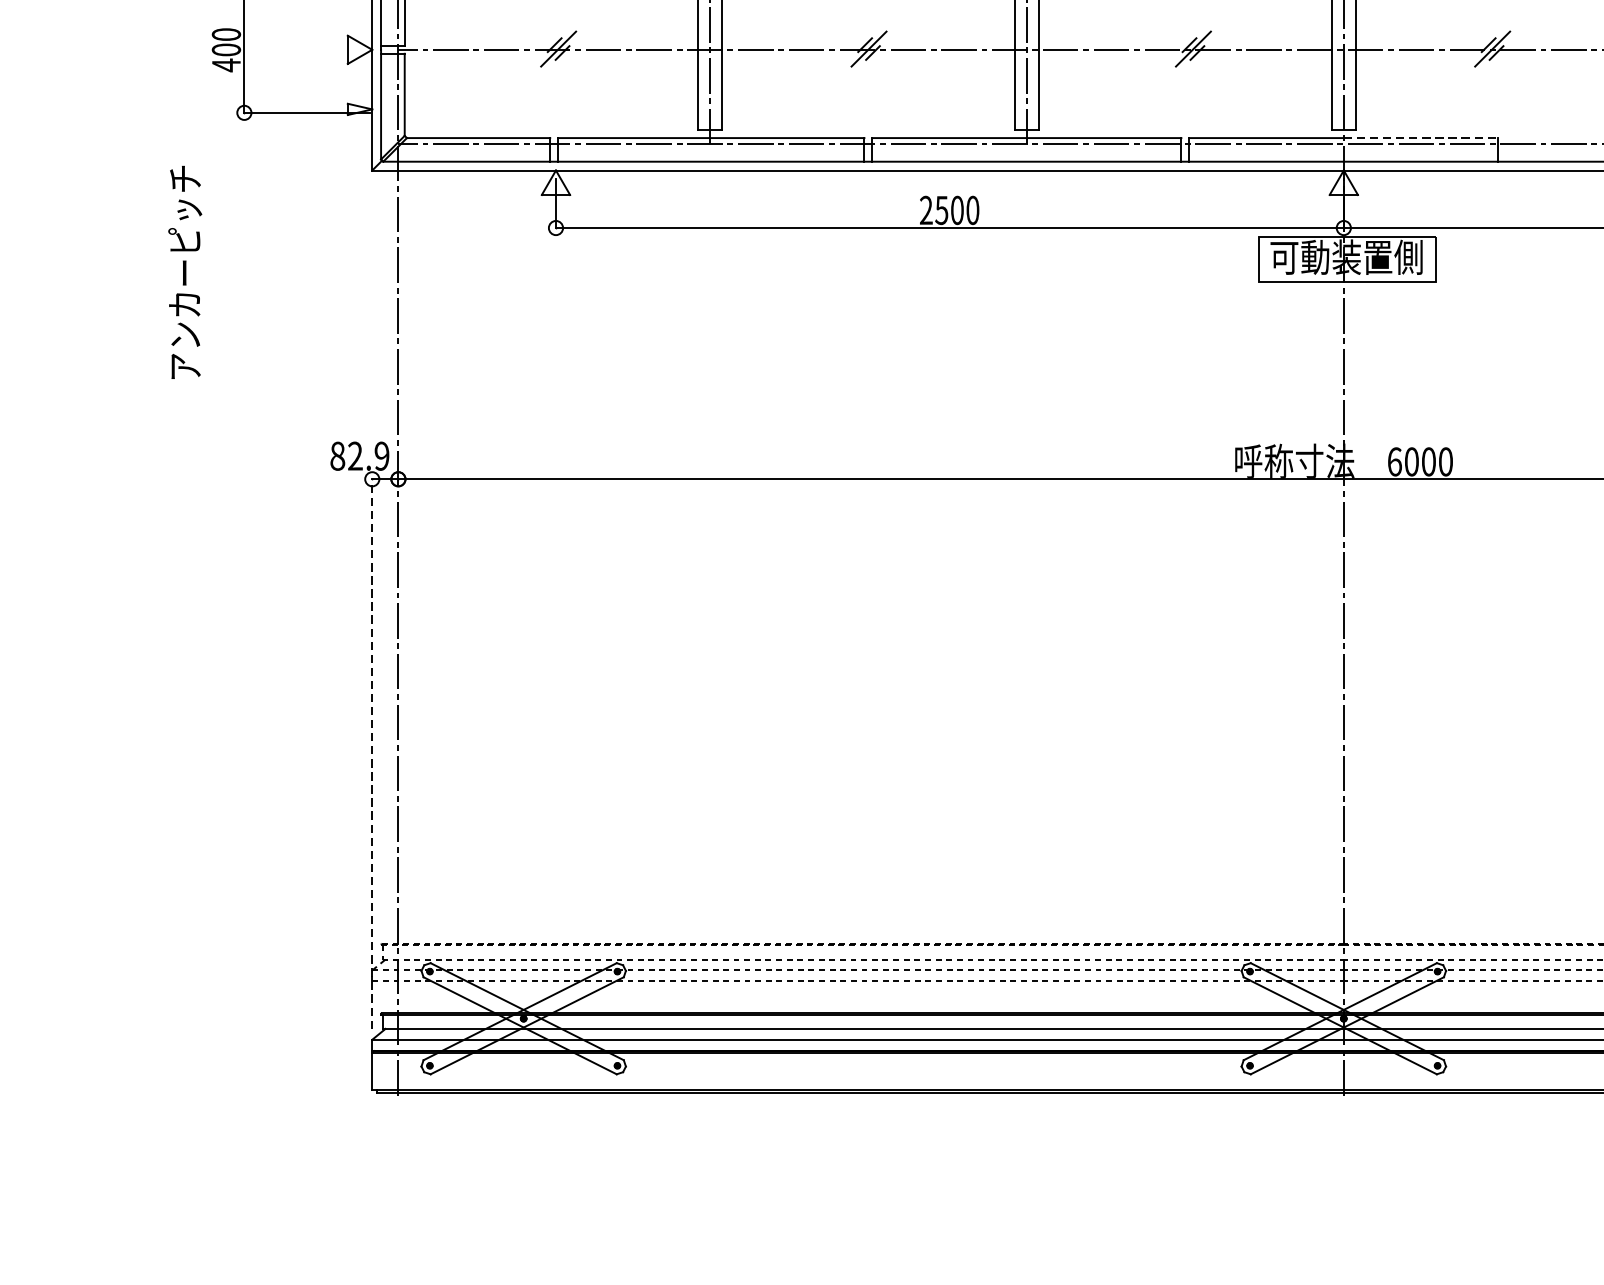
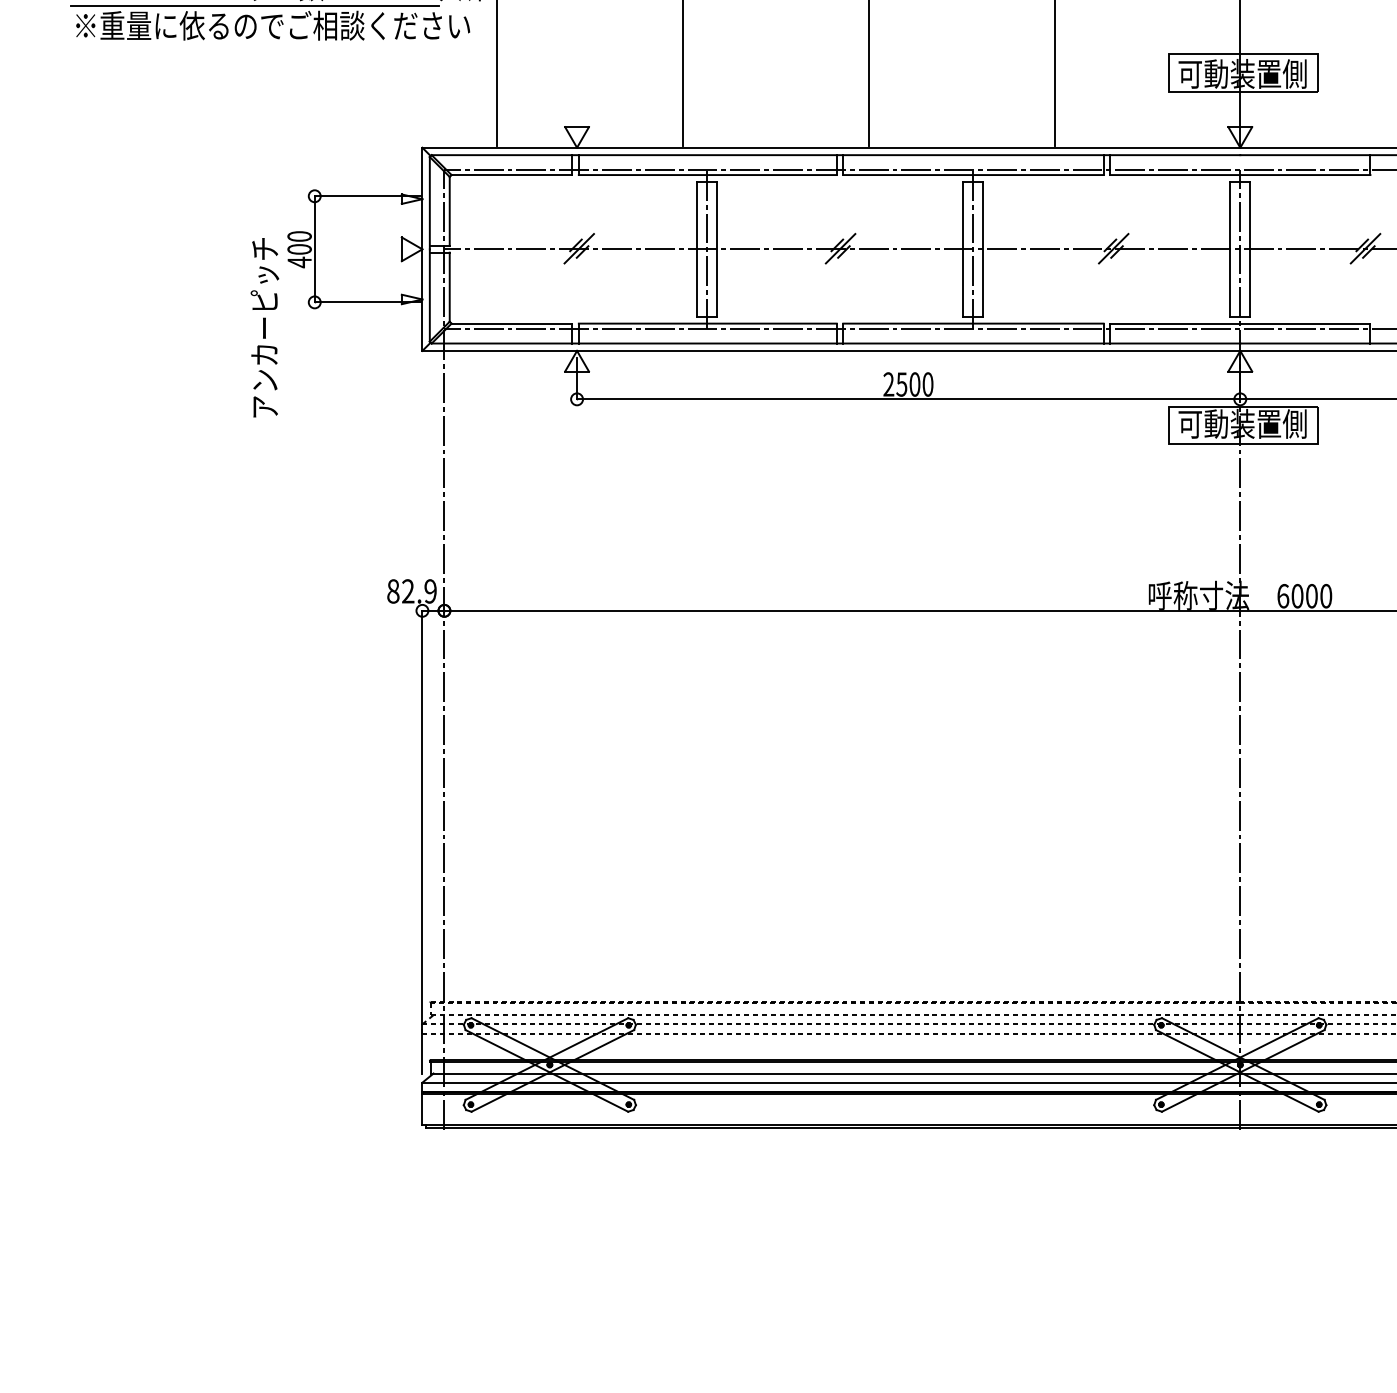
line: (1421, 137) -> (1305, 323), dashed -> solid
text: (184, 272) -> (264, 327), moved
line: (372, 753) -> (422, 841), dashed -> solid

